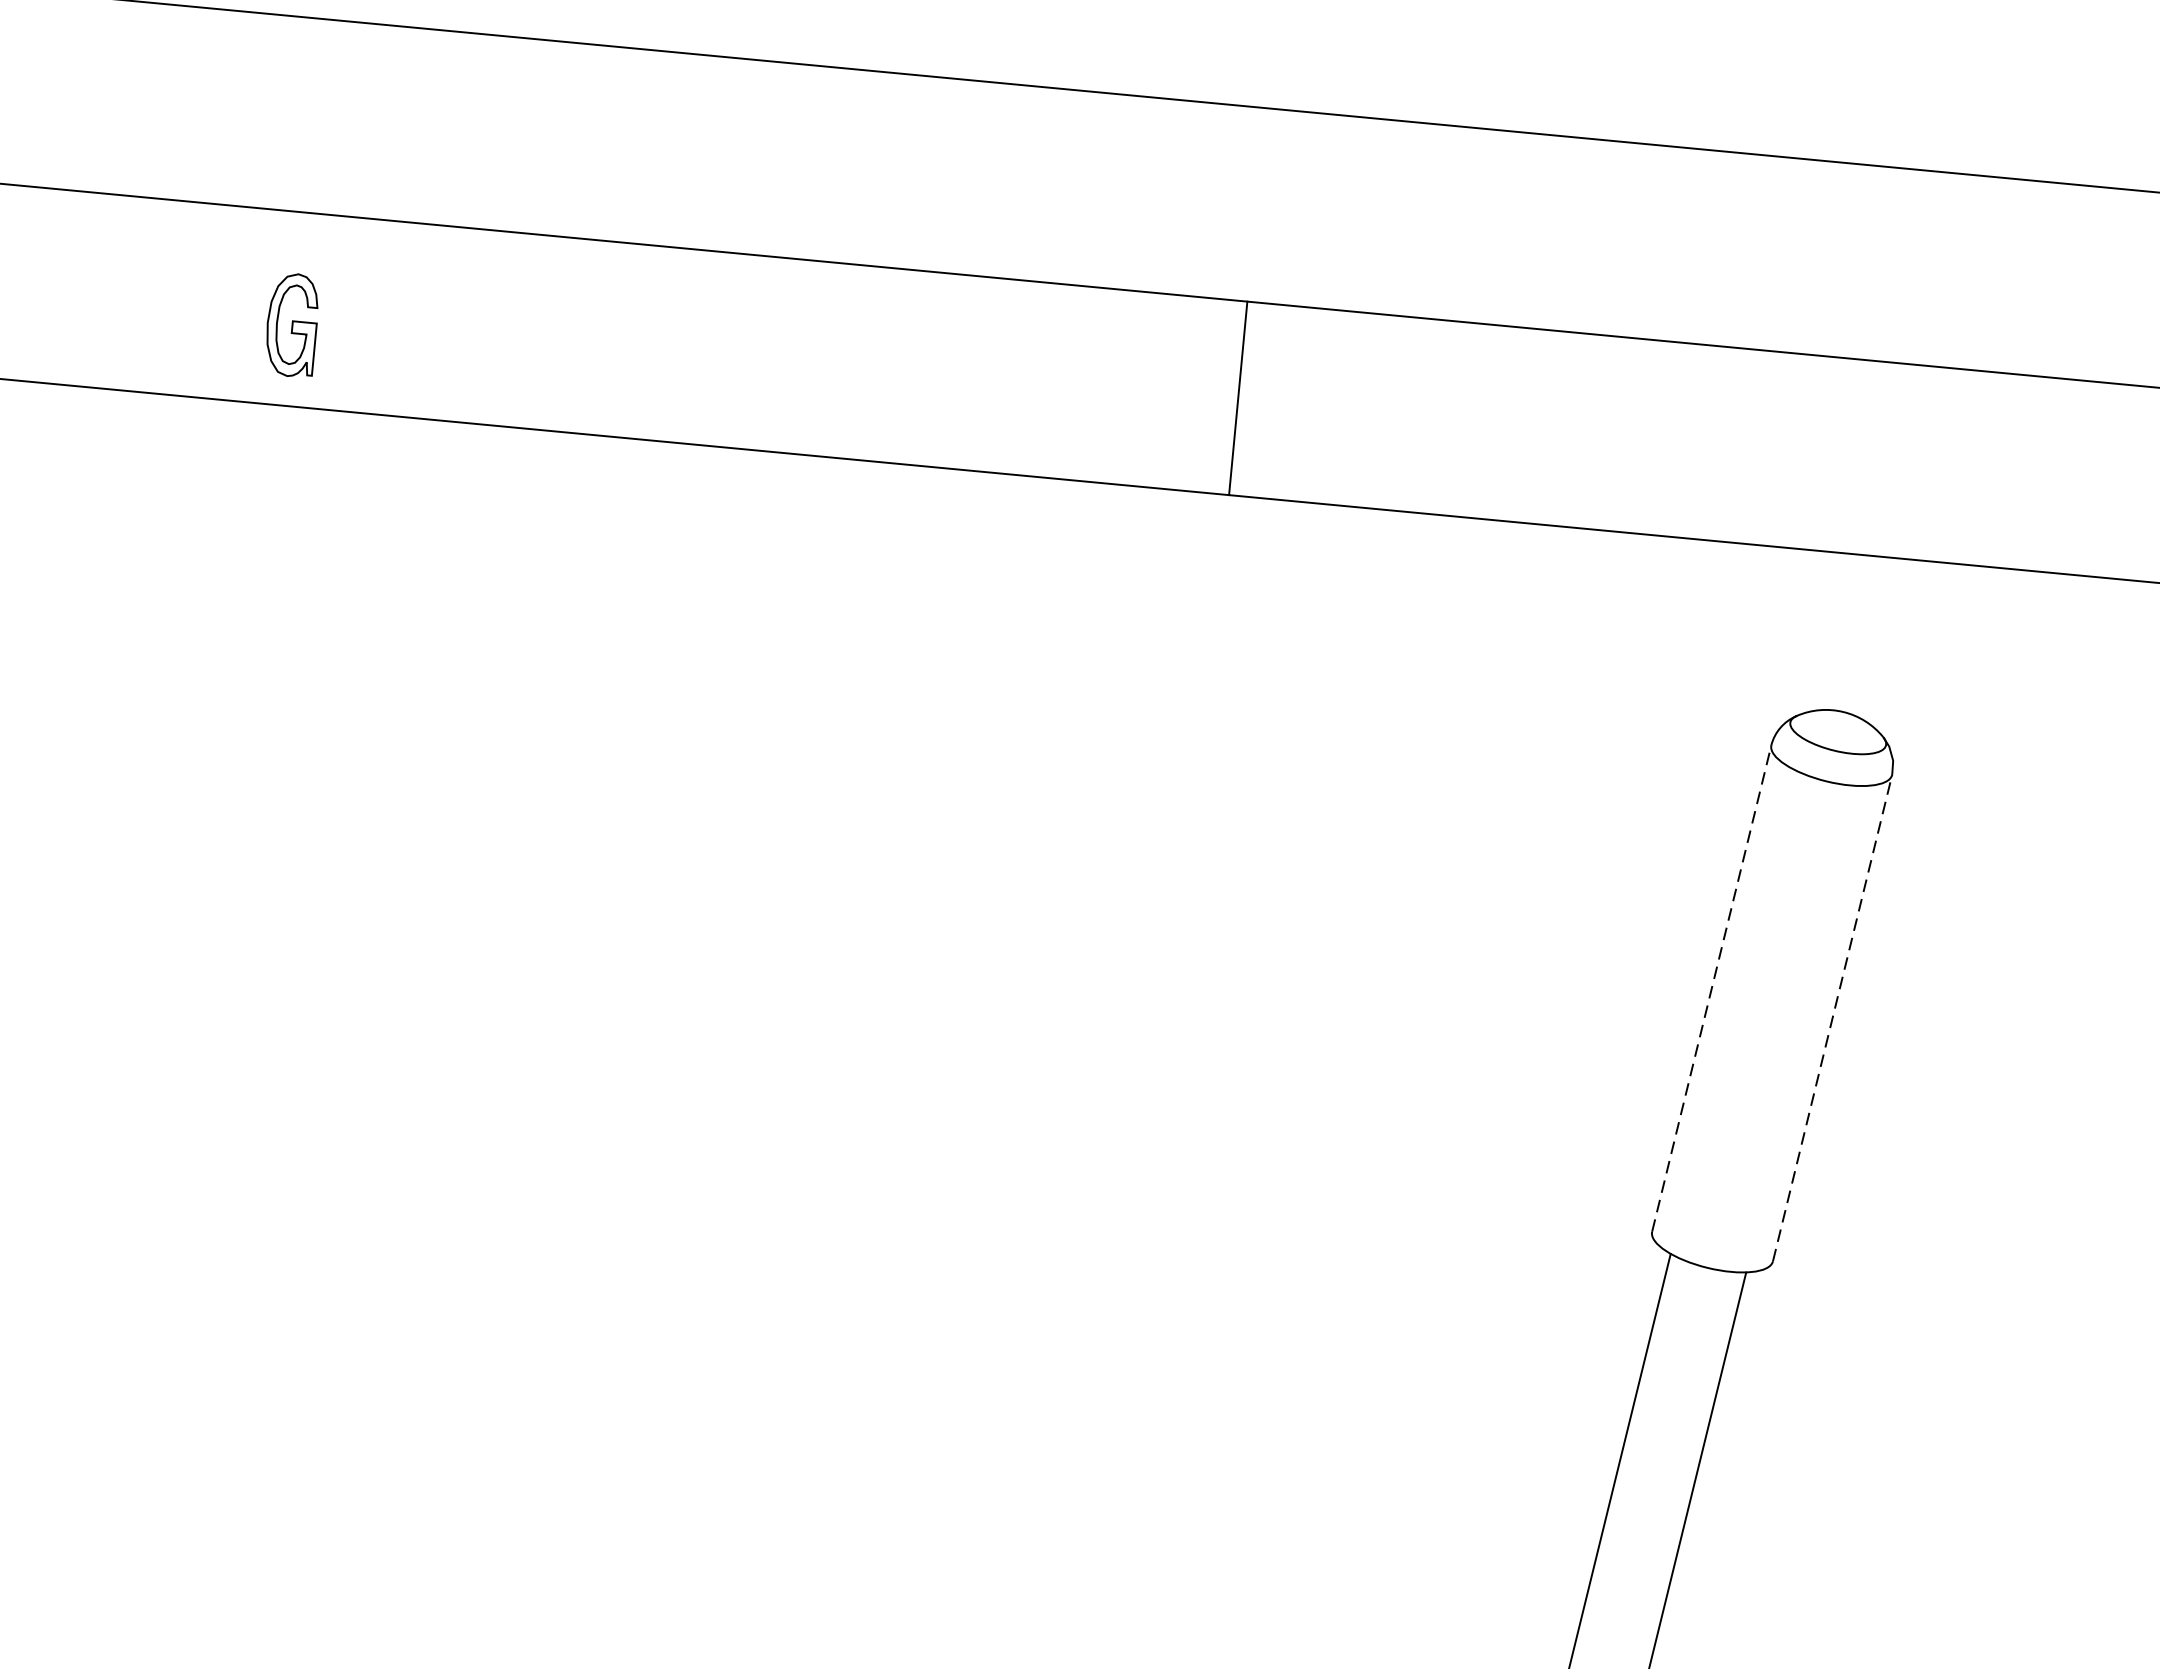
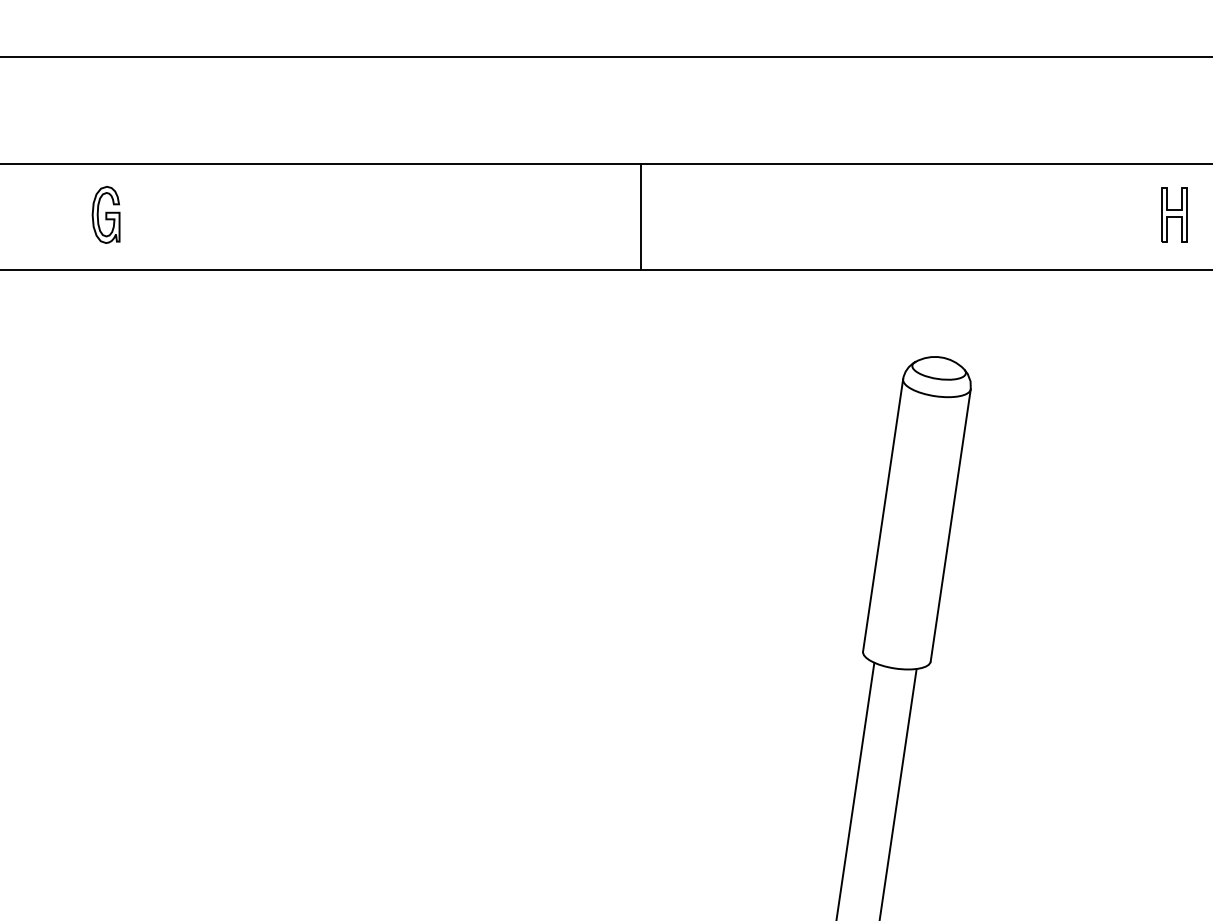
part: (291, 324) -> (105, 214), moved
line: (1238, 397) -> (640, 216), moved
line: (1712, 988) -> (883, 515), dashed -> solid
line: (1832, 1018) -> (950, 525), dashed -> solid

